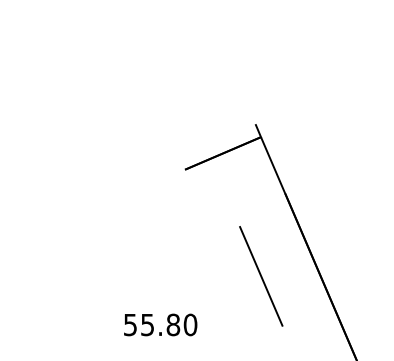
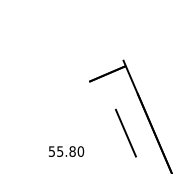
text: (160, 324) -> (66, 151), moved

